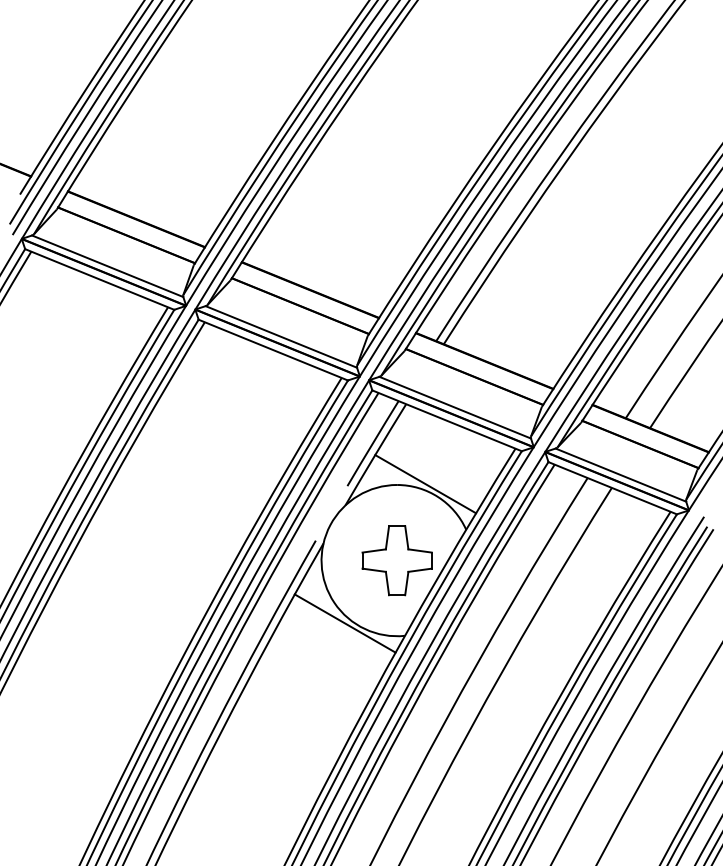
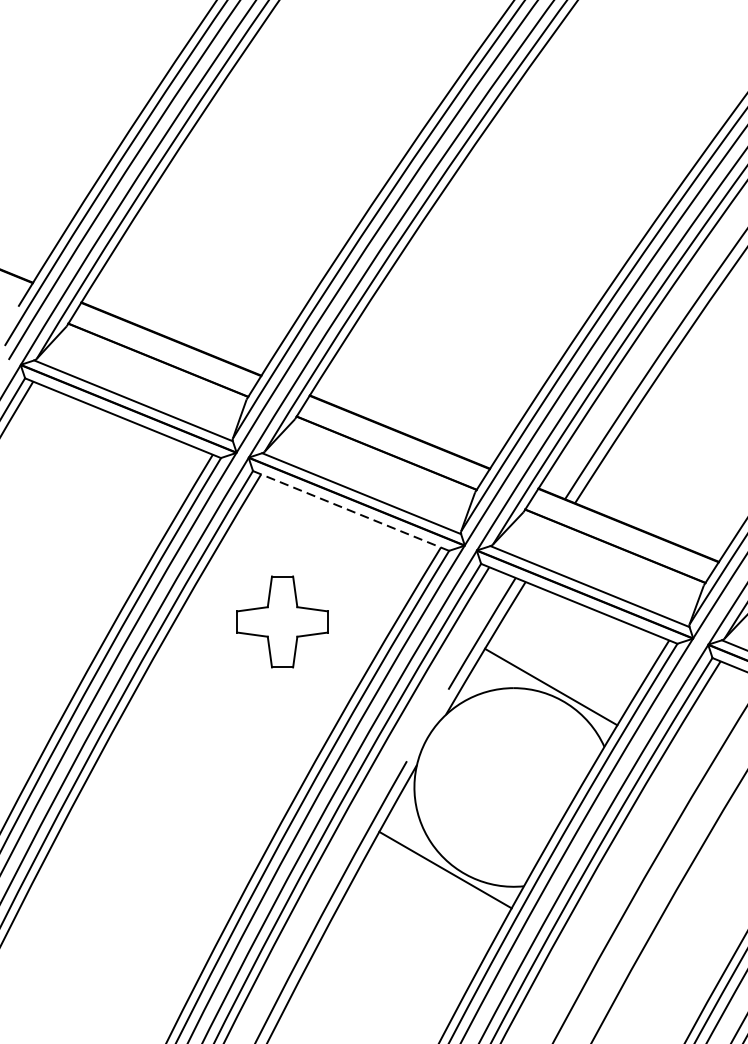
line: (273, 350) -> (351, 511), solid -> dashed
part: (396, 560) -> (281, 621), moved

